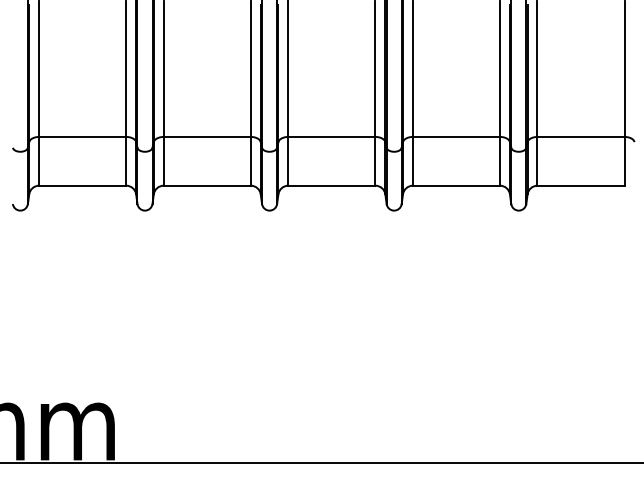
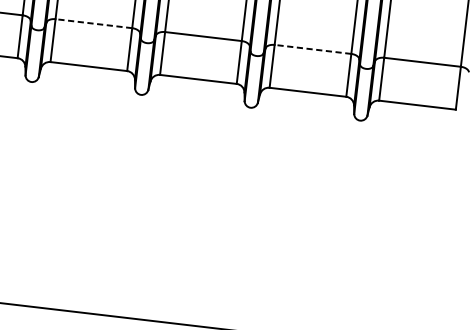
line: (207, 136) -> (94, 23), solid -> dashed
line: (456, 136) -> (313, 49), solid -> dashed

